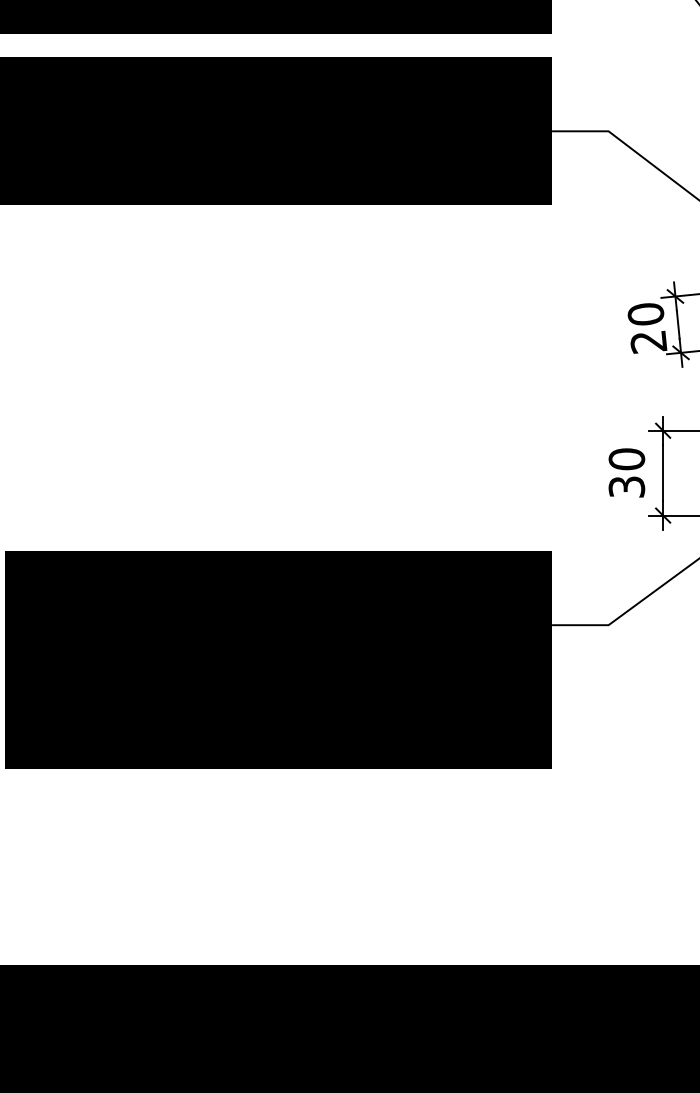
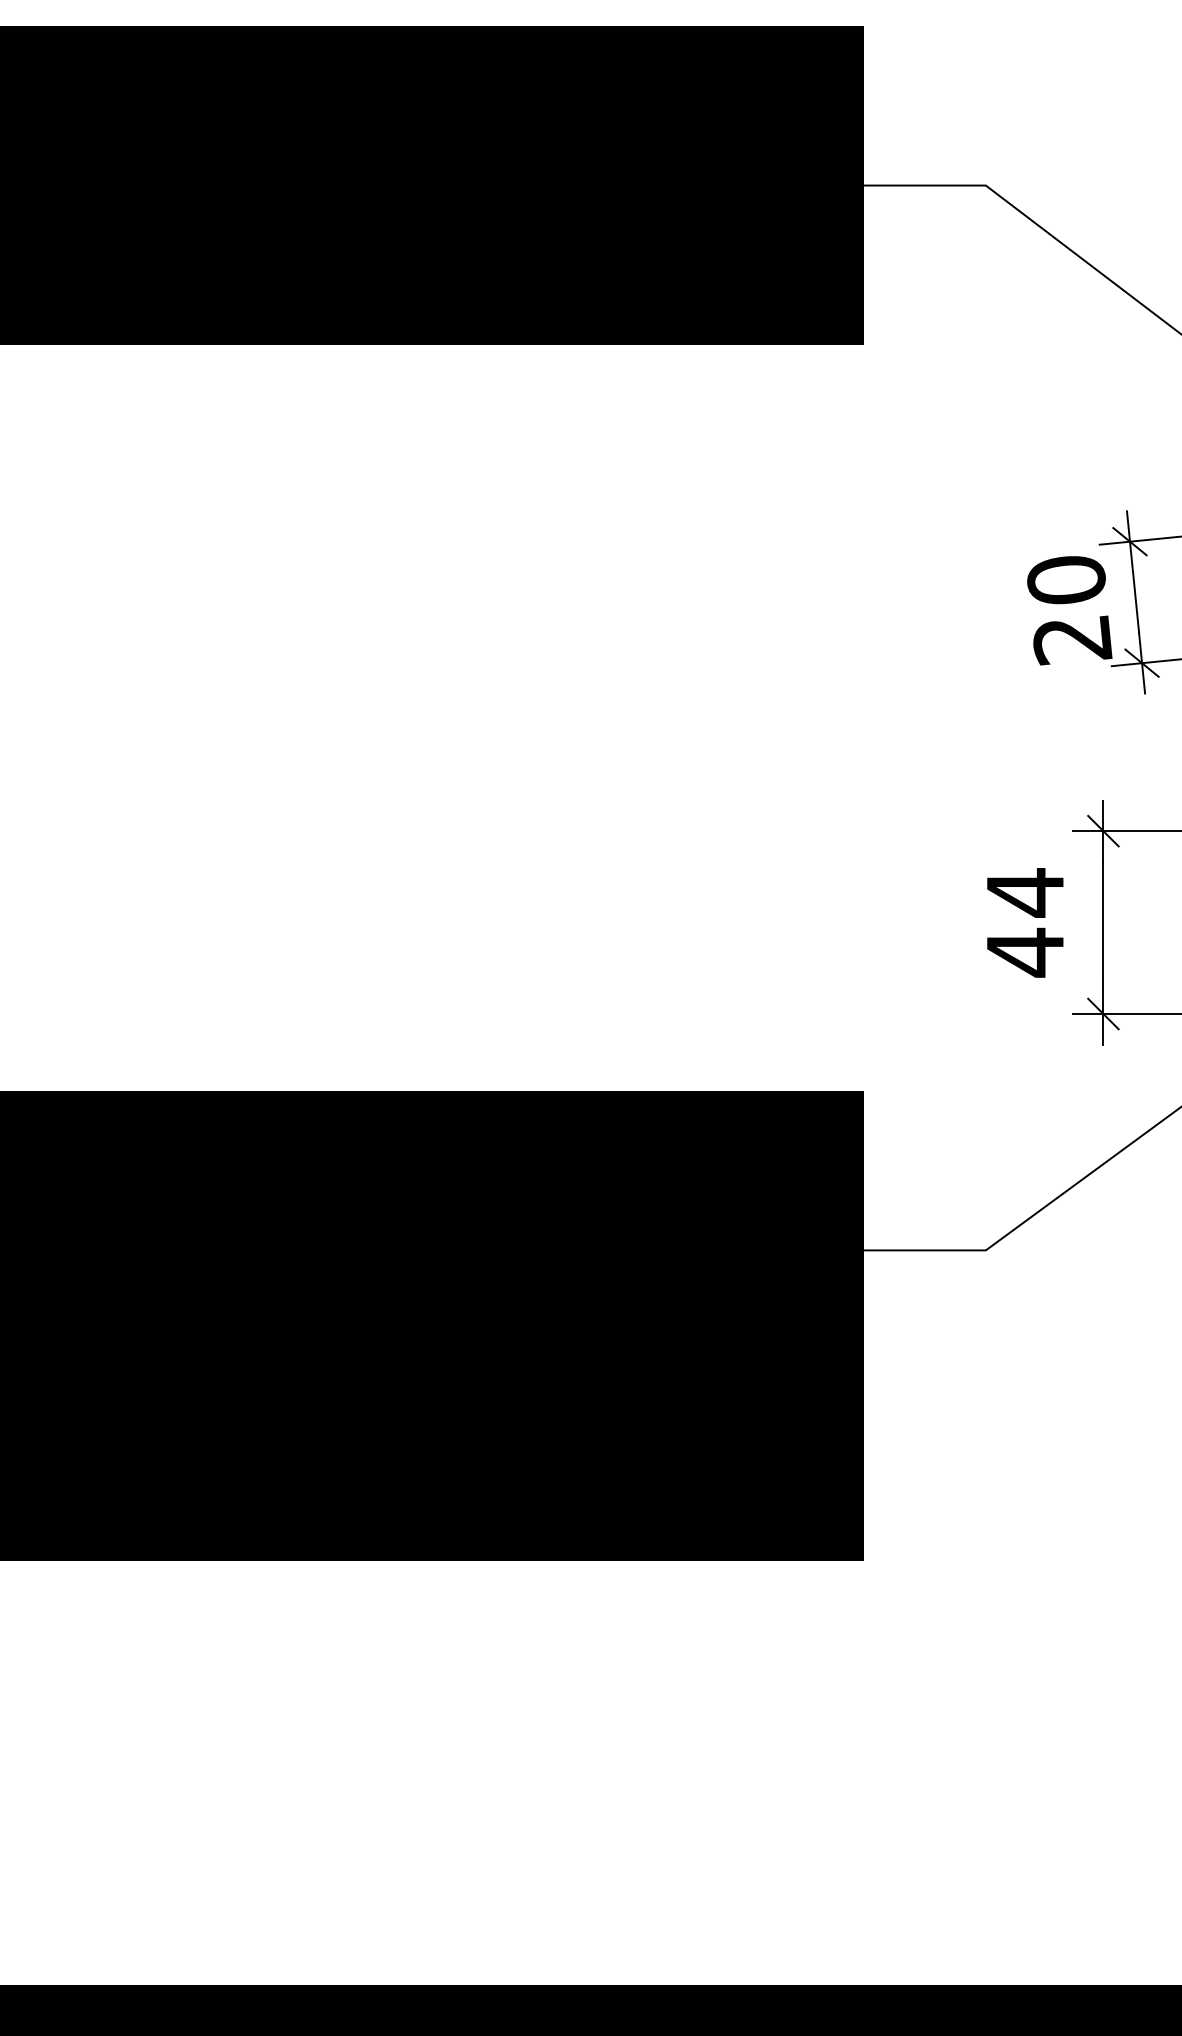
text: (626, 472) -> (1024, 921), 30 -> 44

